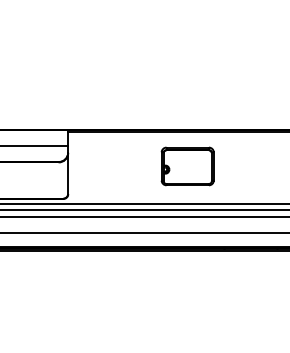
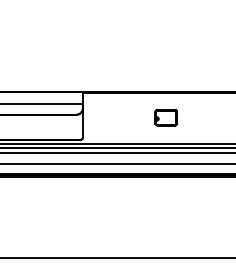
part: (188, 166) -> (166, 117), size x0.6

